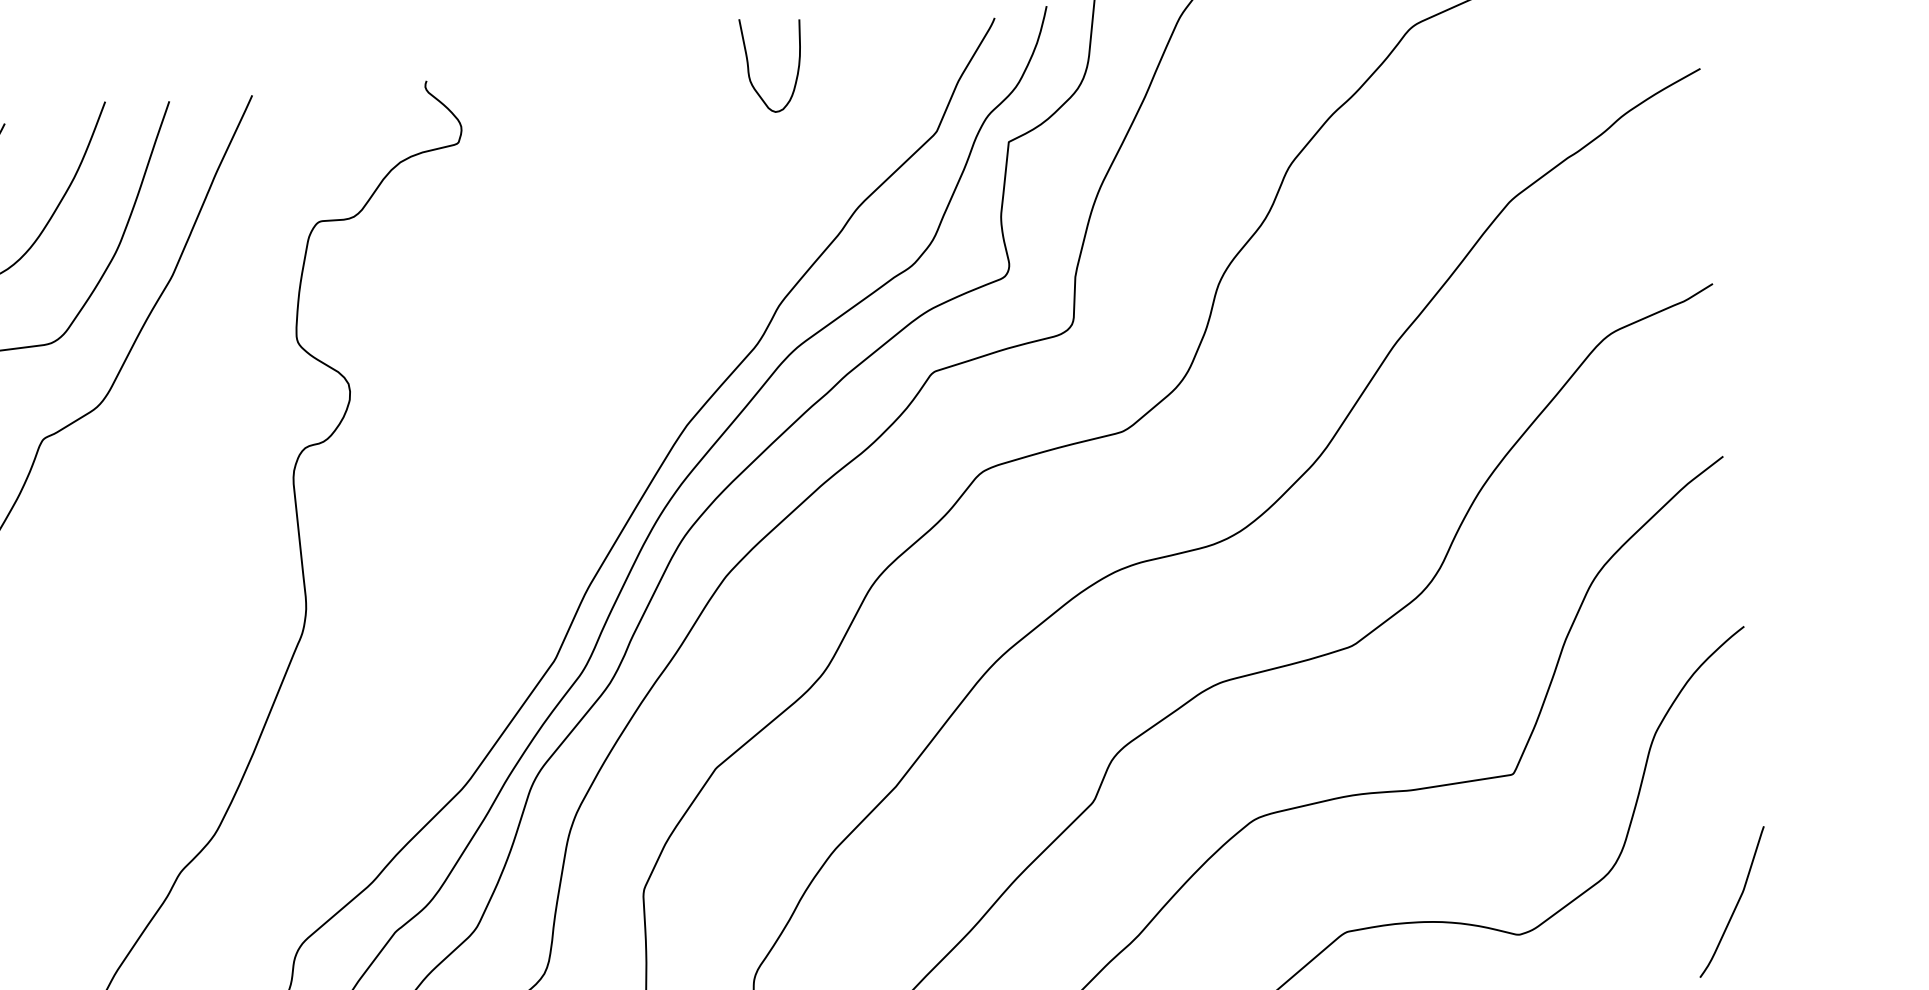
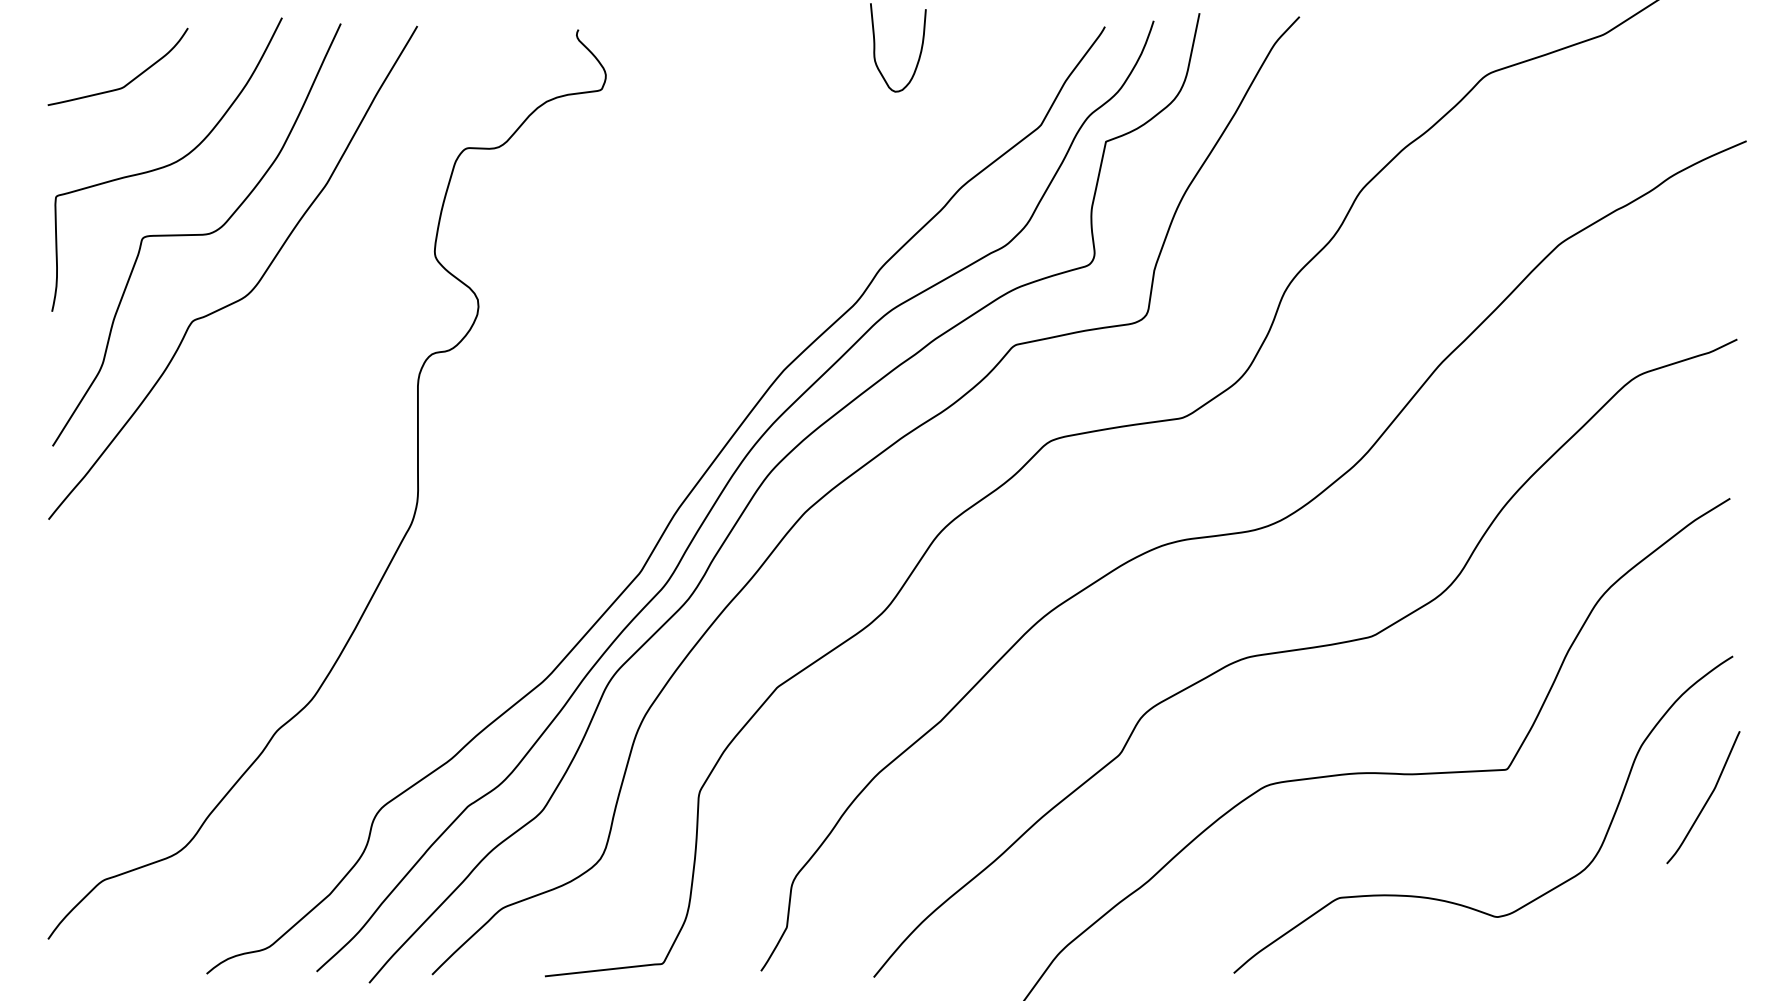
curve: (1736, 902) -> (1707, 798), moved

